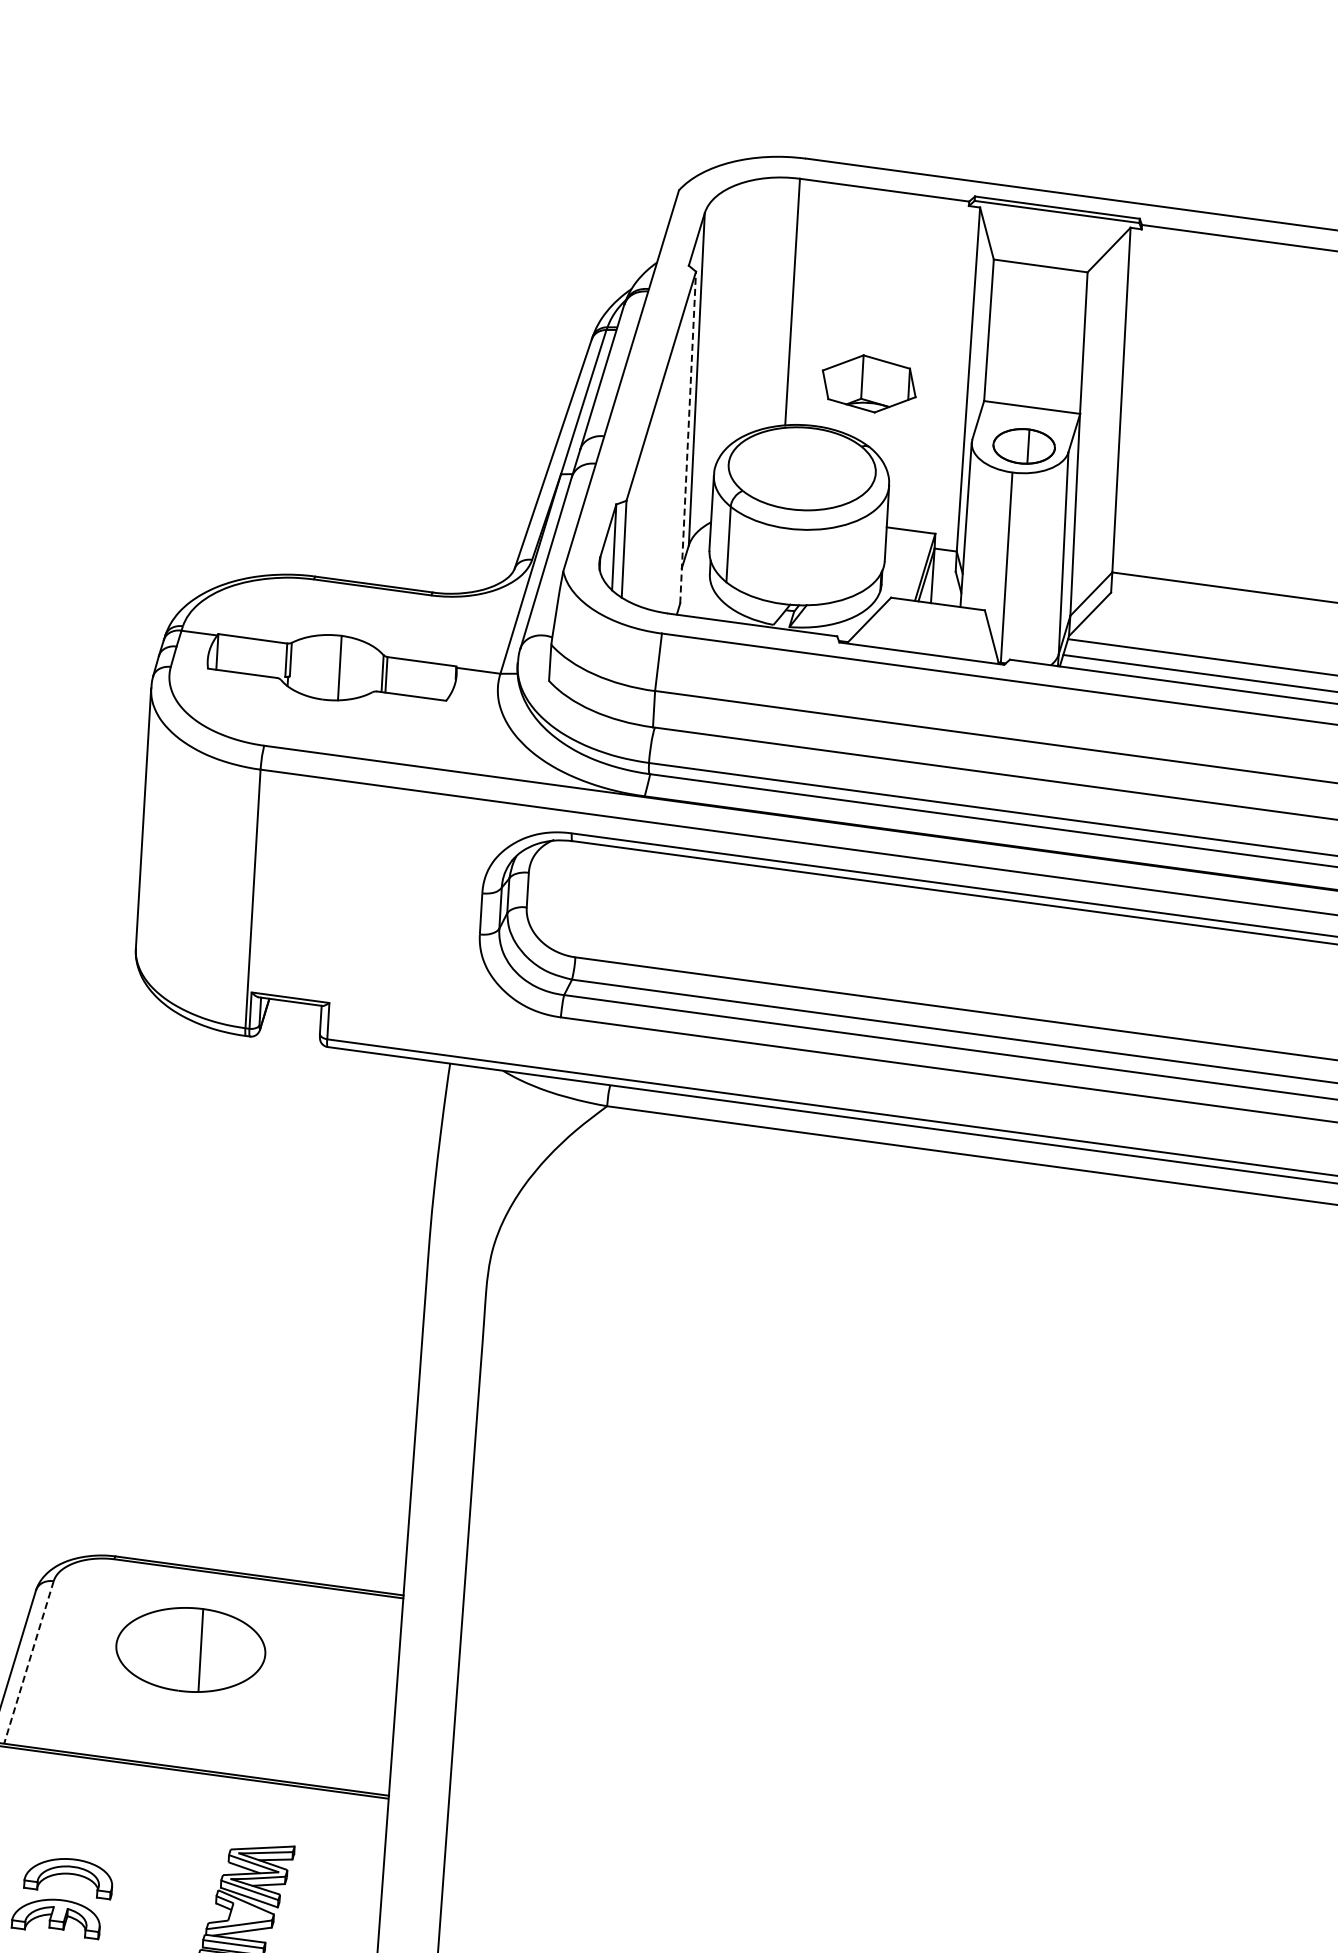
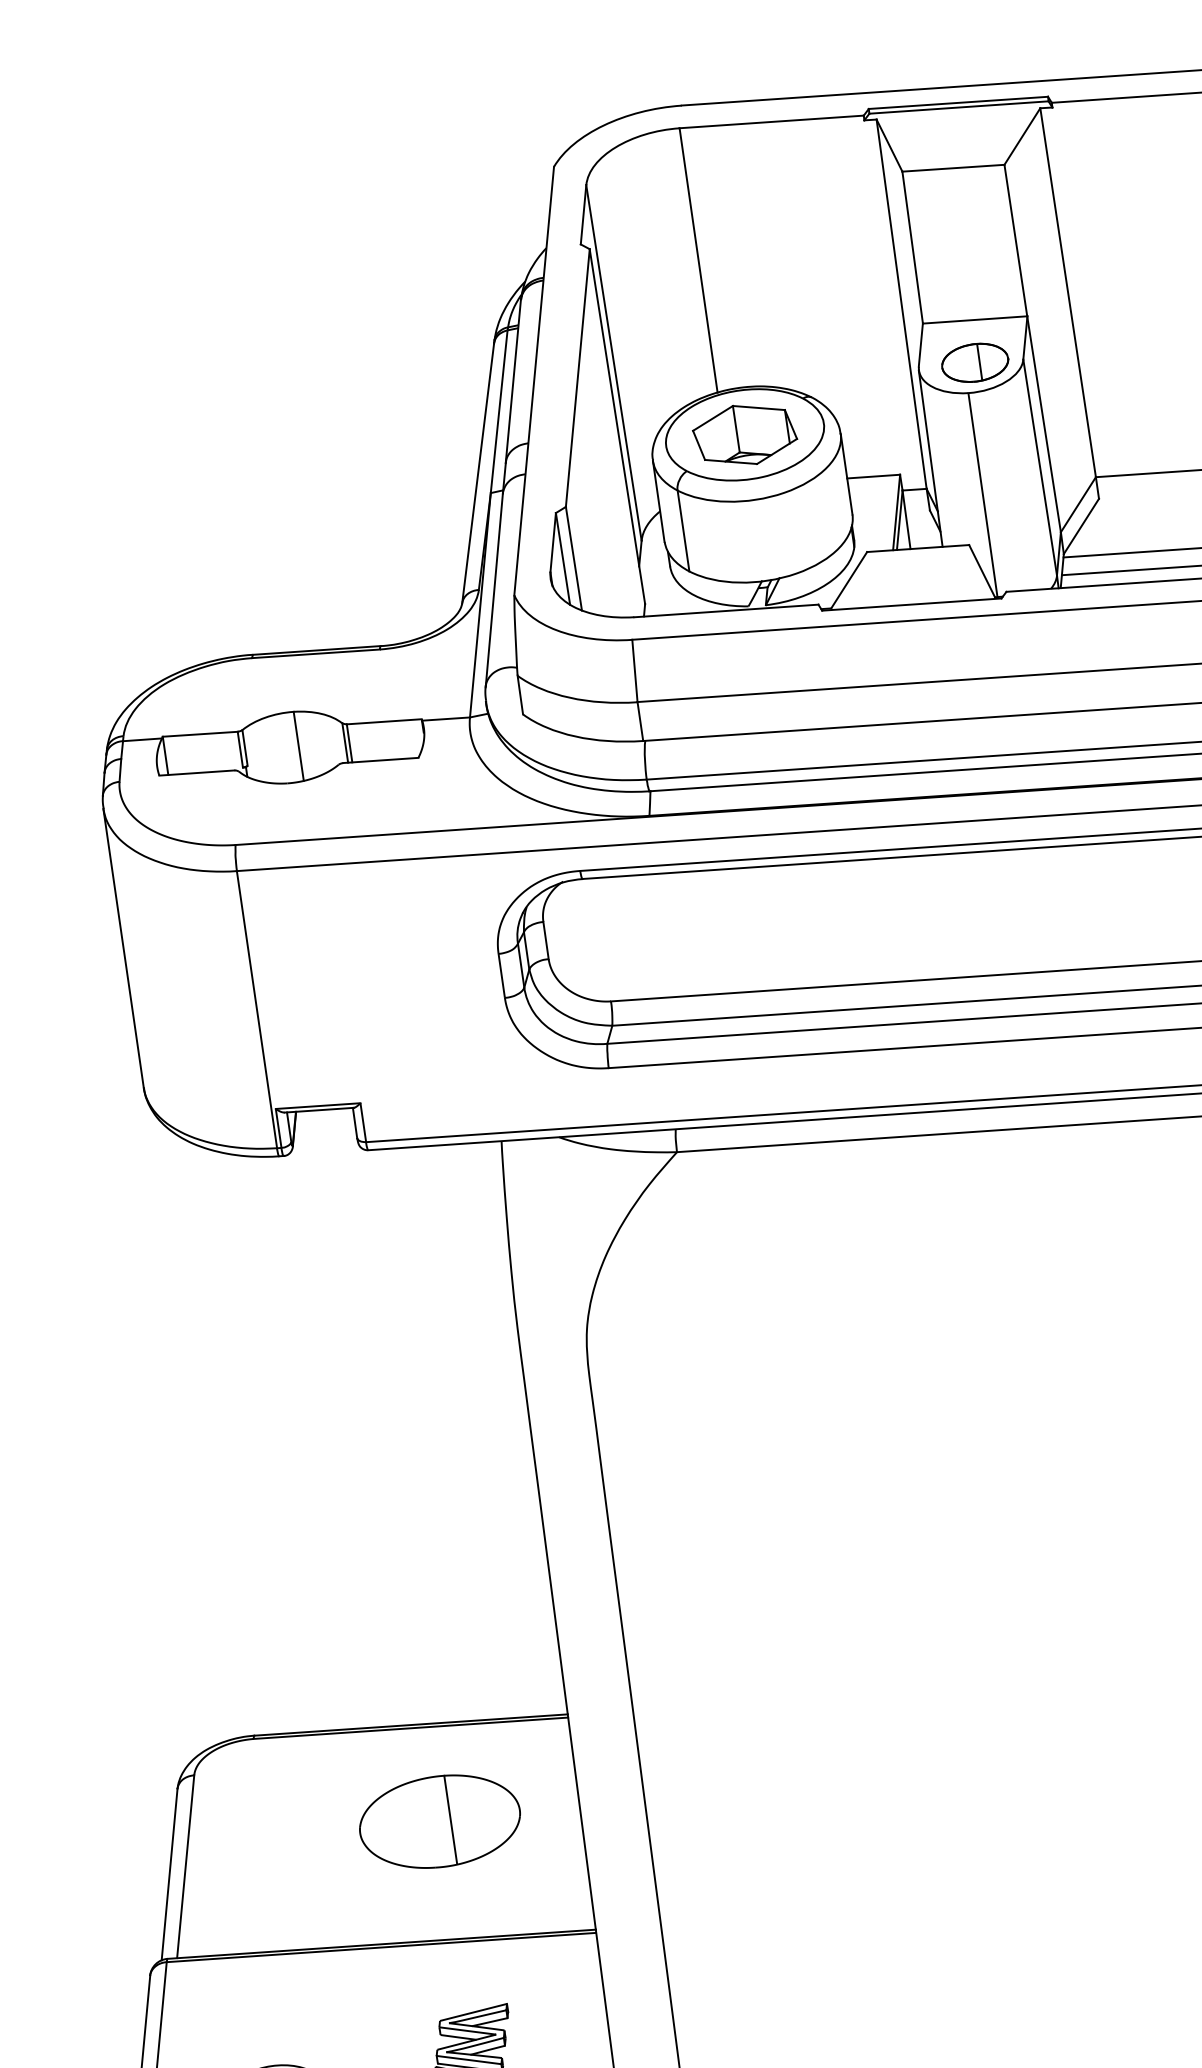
part: (868, 383) -> (744, 434), moved
line: (688, 437) -> (617, 426), dashed -> solid
part: (190, 1649) -> (439, 1821), moved
line: (28, 1662) -> (185, 1866), dashed -> solid

